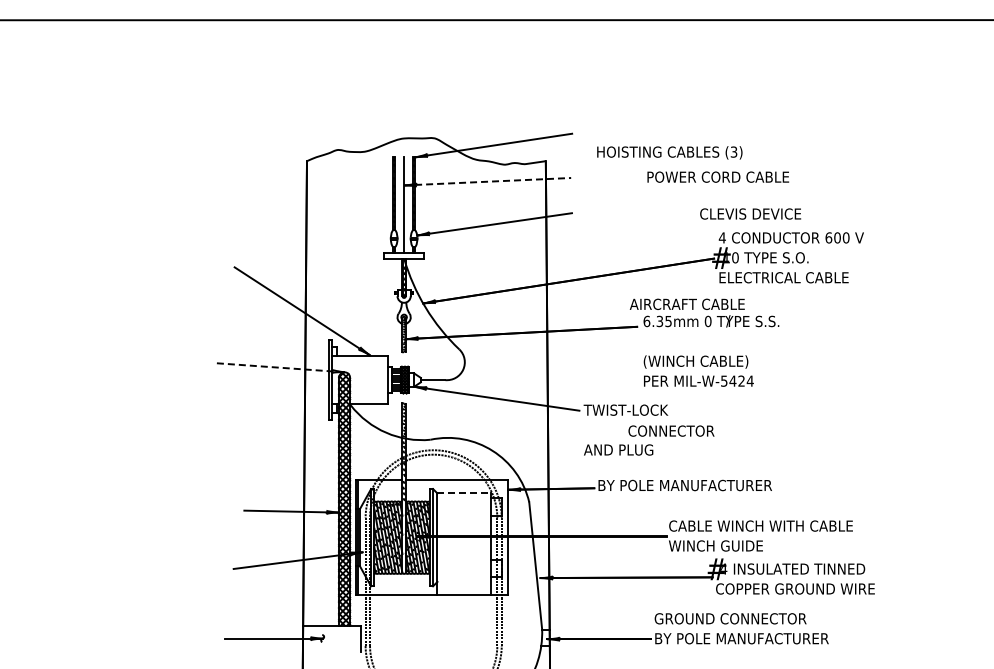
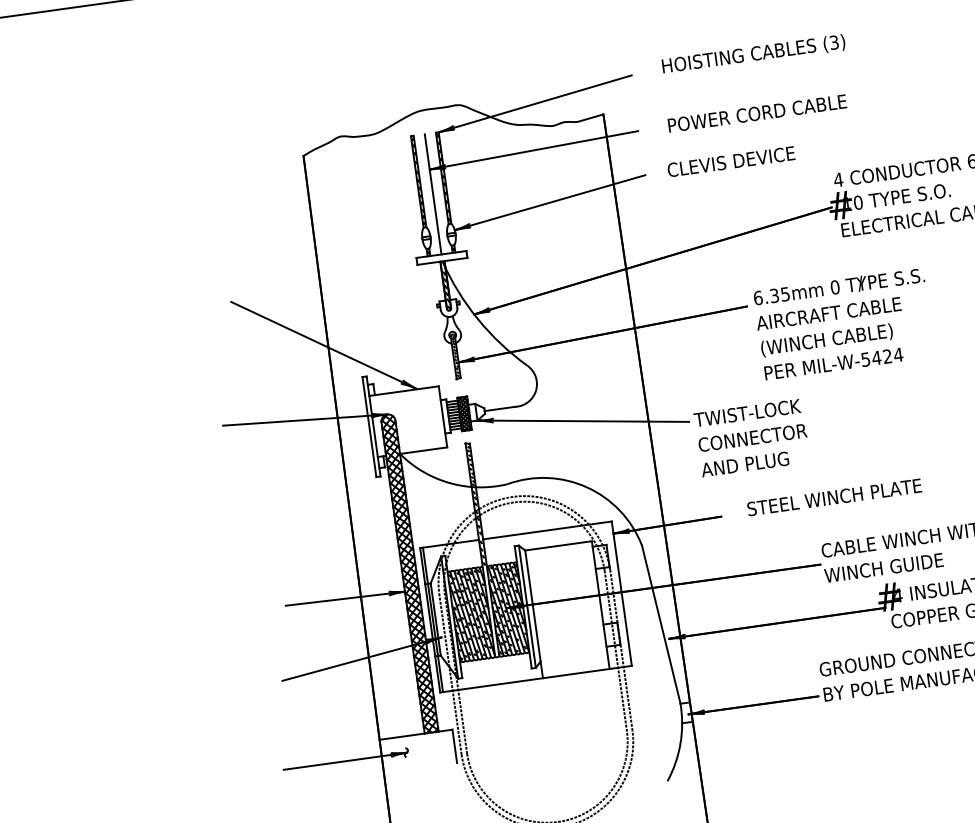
text: (669, 152) -> (753, 54), moved
text: (718, 176) -> (757, 112), moved
line: (487, 181) -> (533, 150), dashed -> solid
text: (750, 213) -> (731, 161), moved
text: (686, 303) -> (827, 312), moved
line: (279, 367) -> (304, 419), dashed -> solid
text: (671, 430) -> (752, 437), moved
text: (684, 485) -> (834, 497), BY POLE MANUFACTURER -> STEEL WINCH PLATE
line: (464, 493) -> (559, 545), dashed -> solid

